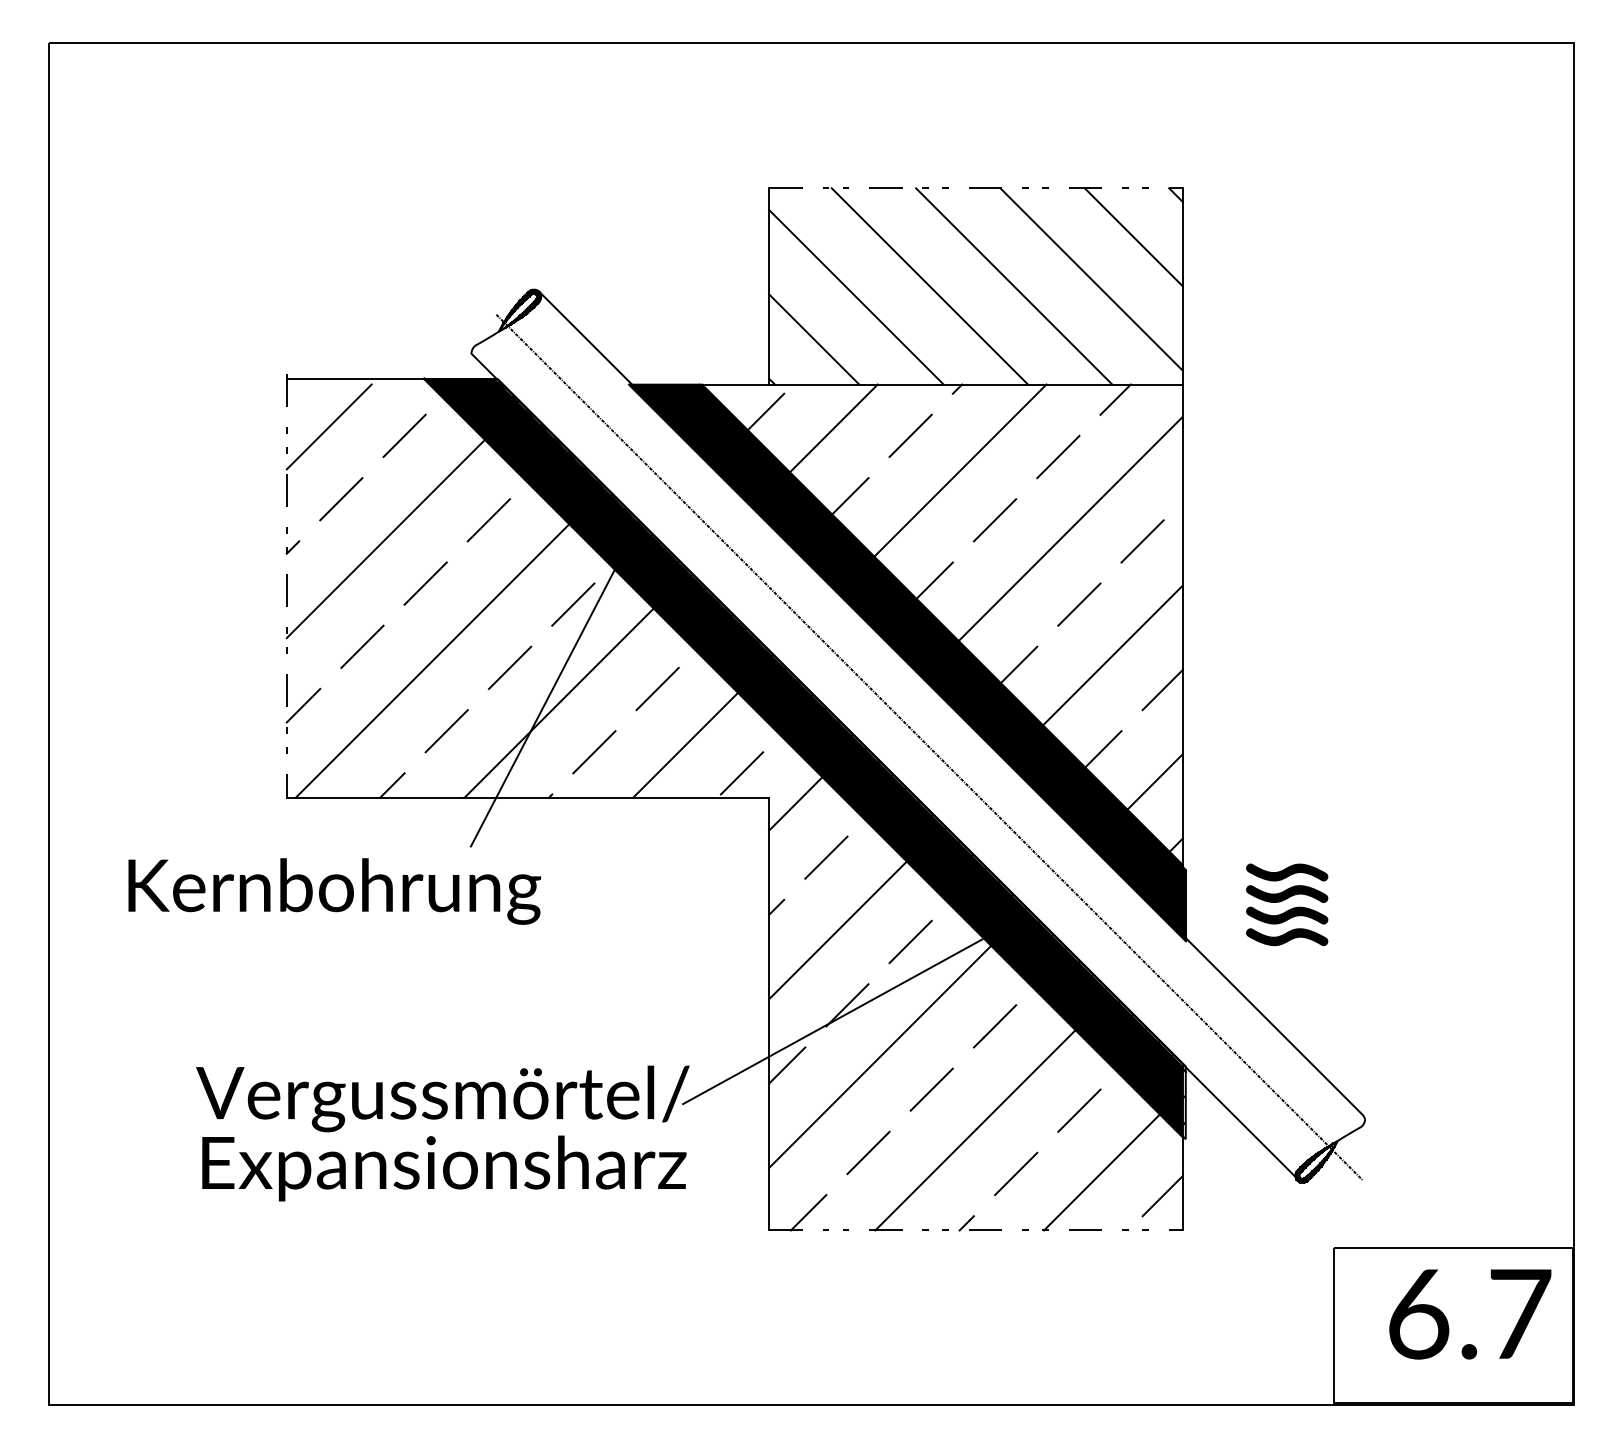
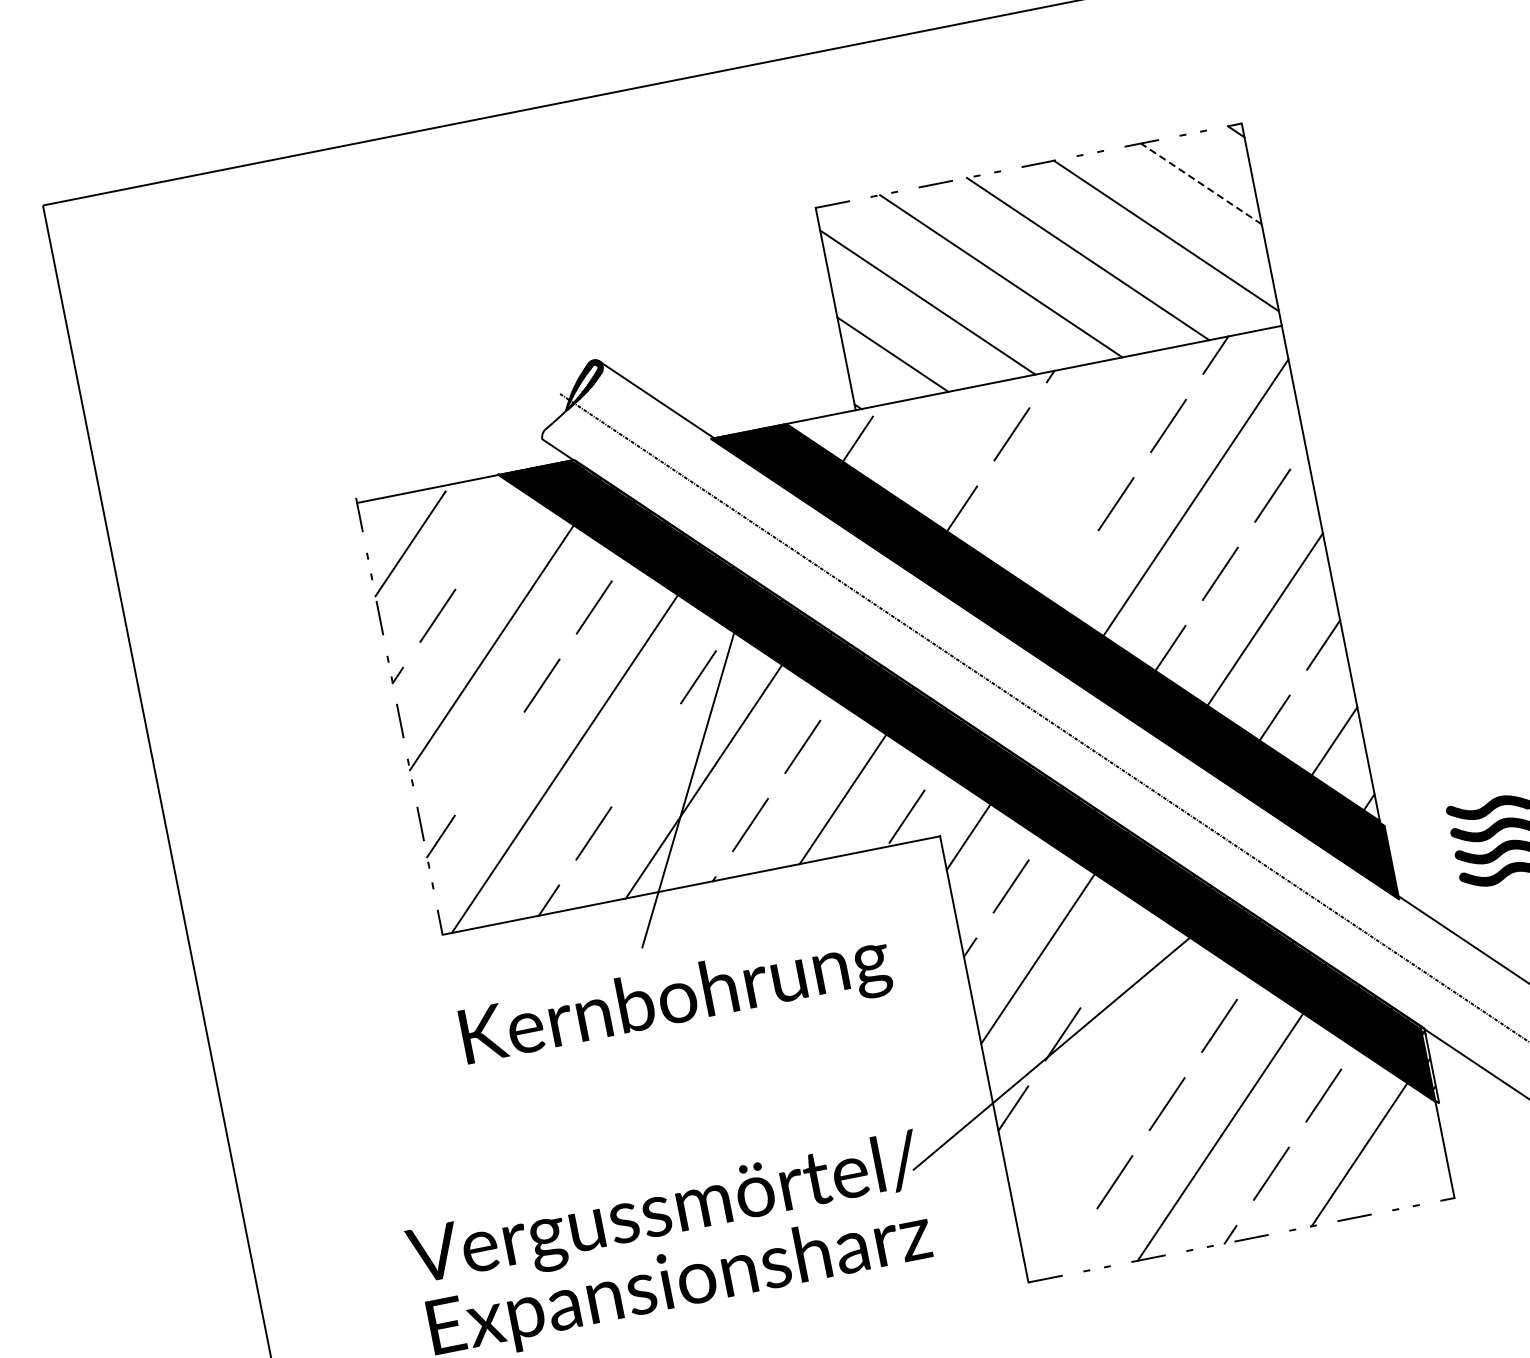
line: (1133, 236) -> (1201, 183), solid -> dashed
line: (833, 428) -> (930, 442), removed
line: (404, 435) -> (489, 537), removed
line: (960, 470) -> (1070, 459), removed
line: (934, 580) -> (1066, 578), removed
line: (362, 646) -> (489, 763), removed
line: (509, 667) -> (645, 755), removed
text: (334, 891) -> (676, 1001), moved
line: (910, 941) -> (1115, 955), removed
line: (879, 1056) -> (1106, 1080), removed
line: (1162, 1196) -> (1426, 1167), removed
line: (808, 1212) -> (1065, 1255), removed

